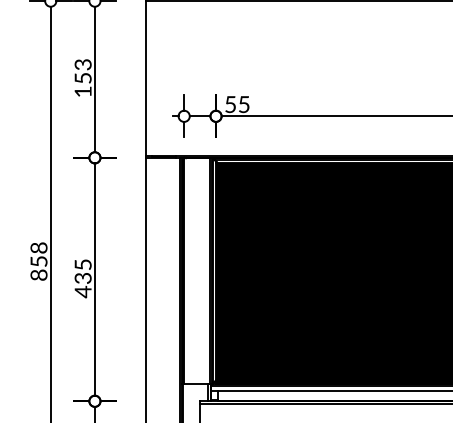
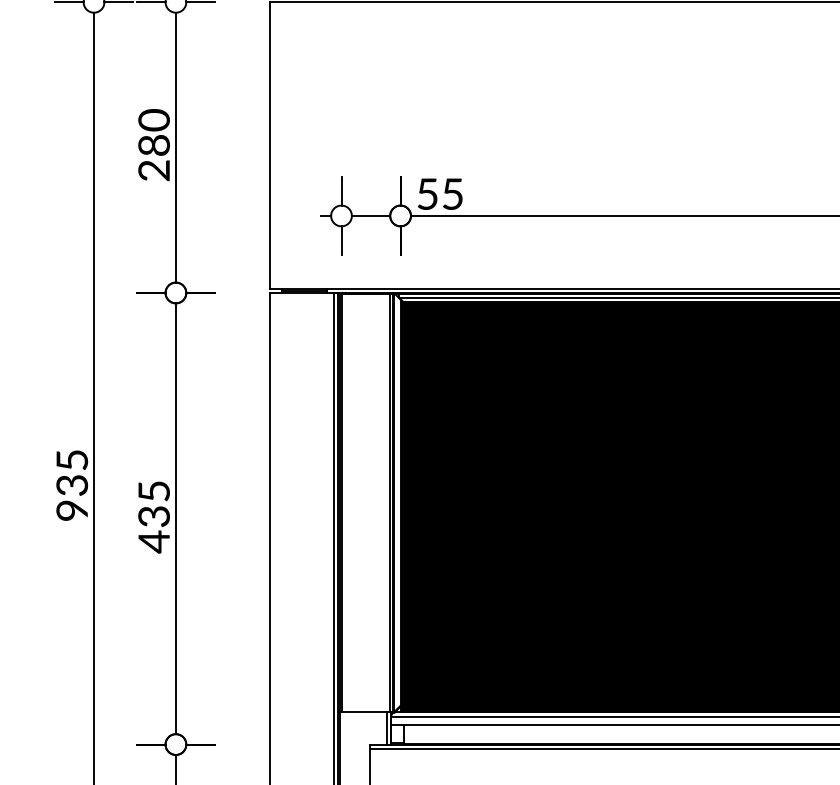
text: (82, 77) -> (152, 143), 153 -> 280
text: (38, 261) -> (71, 485), 858 -> 935

